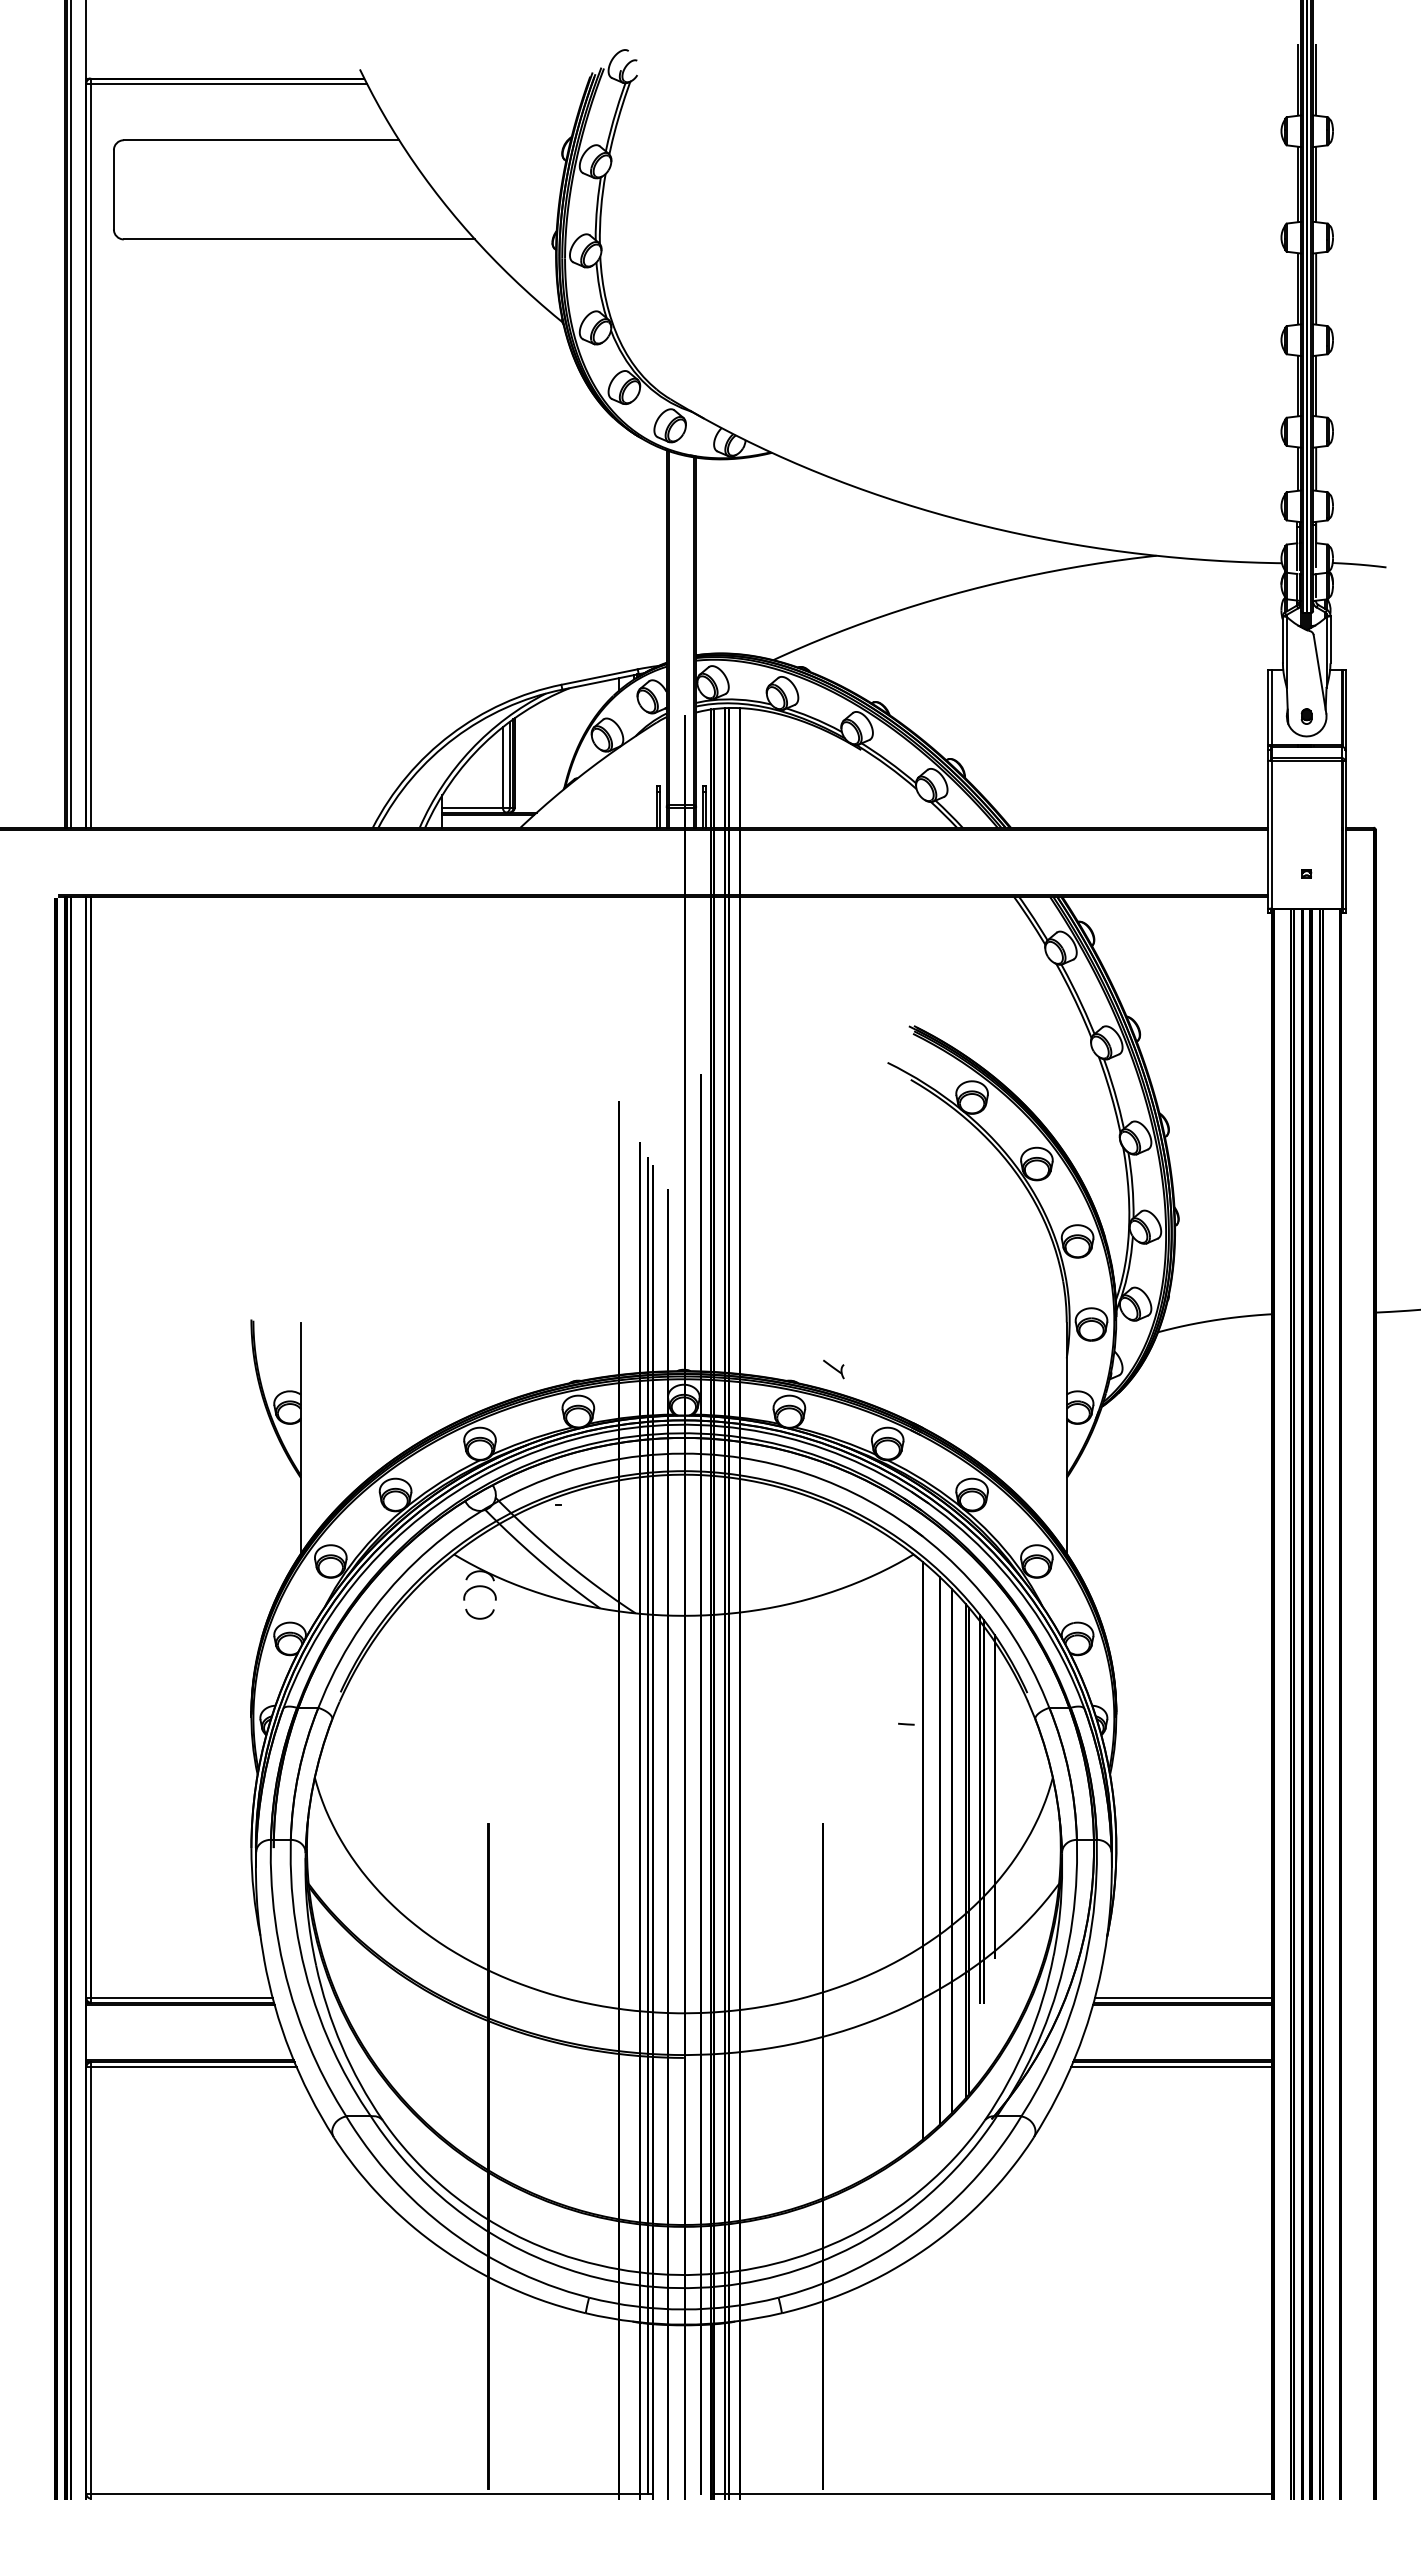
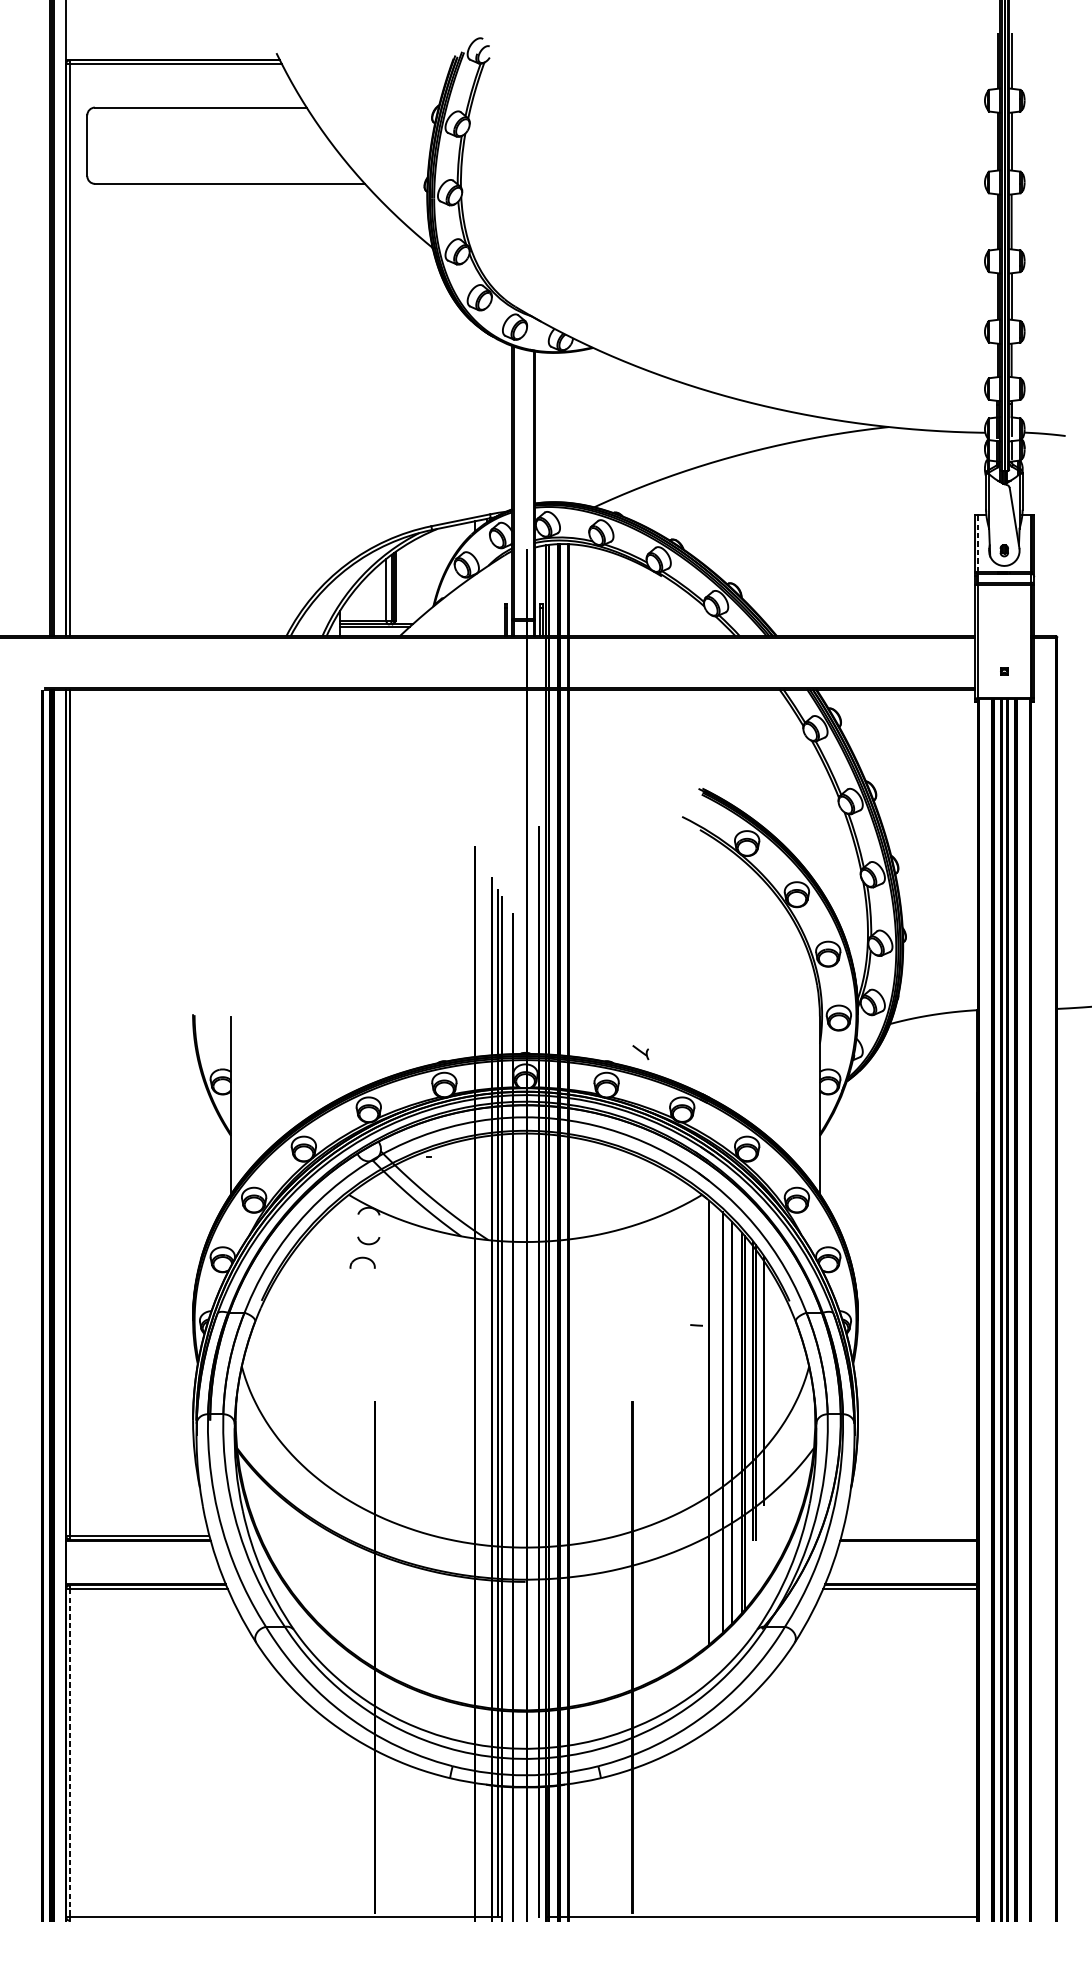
line: (1272, 706) -> (978, 542), solid -> dashed
part: (479, 1592) -> (362, 1262), moved
line: (1182, 1997) -> (908, 1535), removed
line: (91, 2281) -> (70, 1753), solid -> dashed

